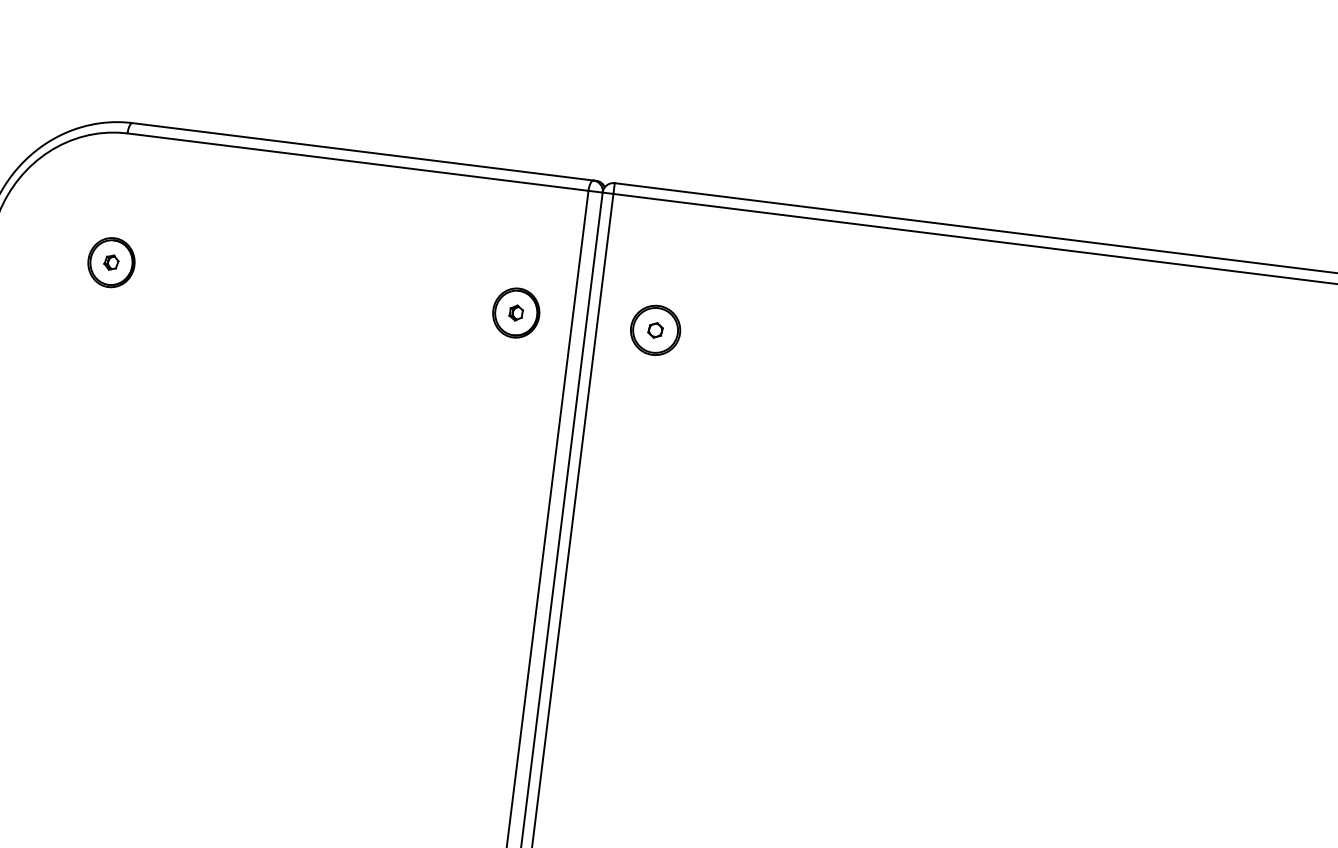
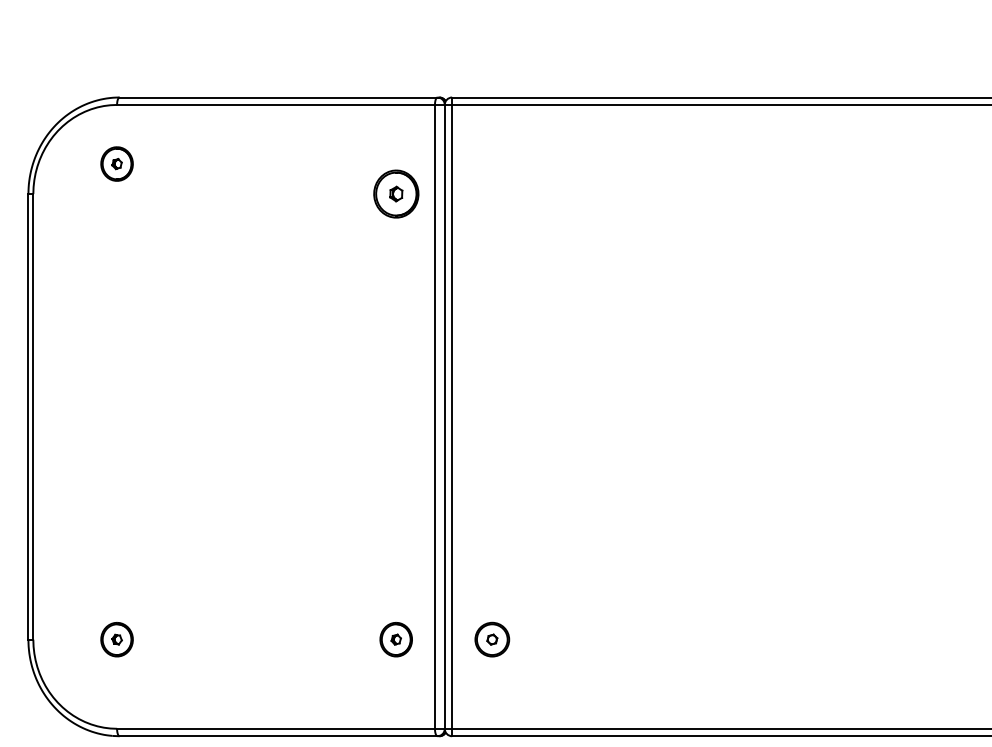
part: (110, 261) -> (116, 163), moved
part: (515, 312) -> (395, 193), size x1.4
part: (655, 329) -> (492, 193), removed

